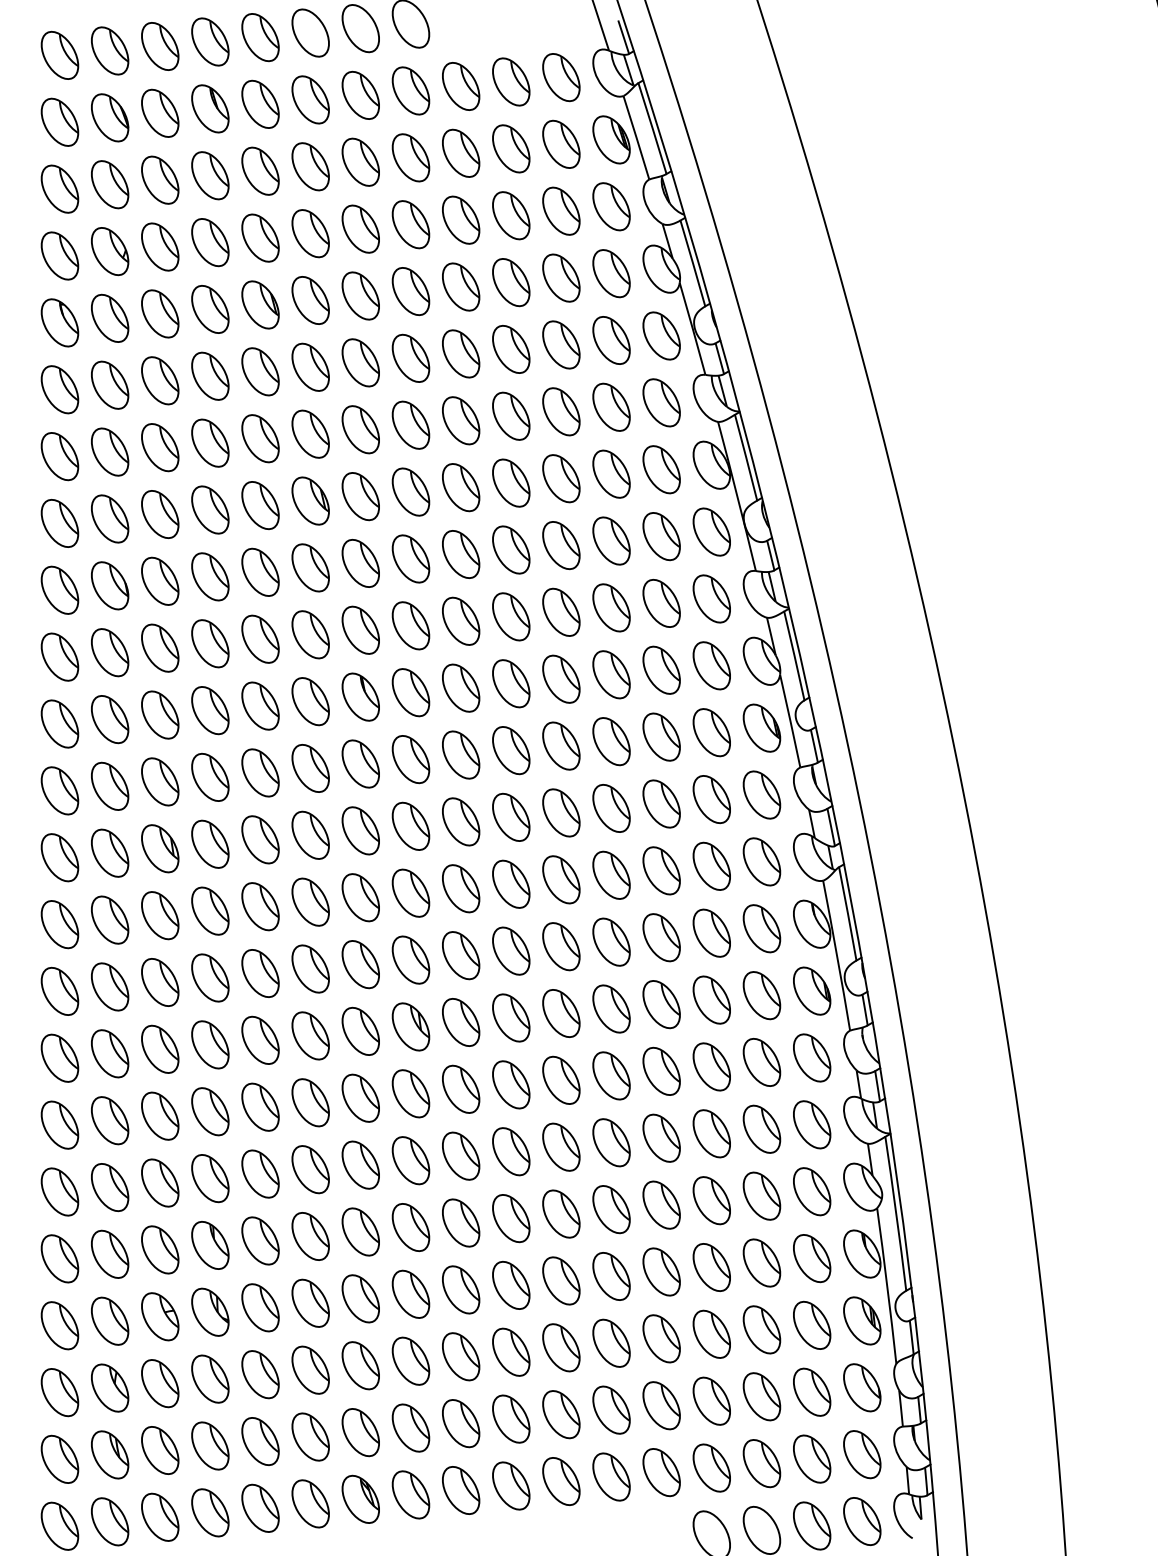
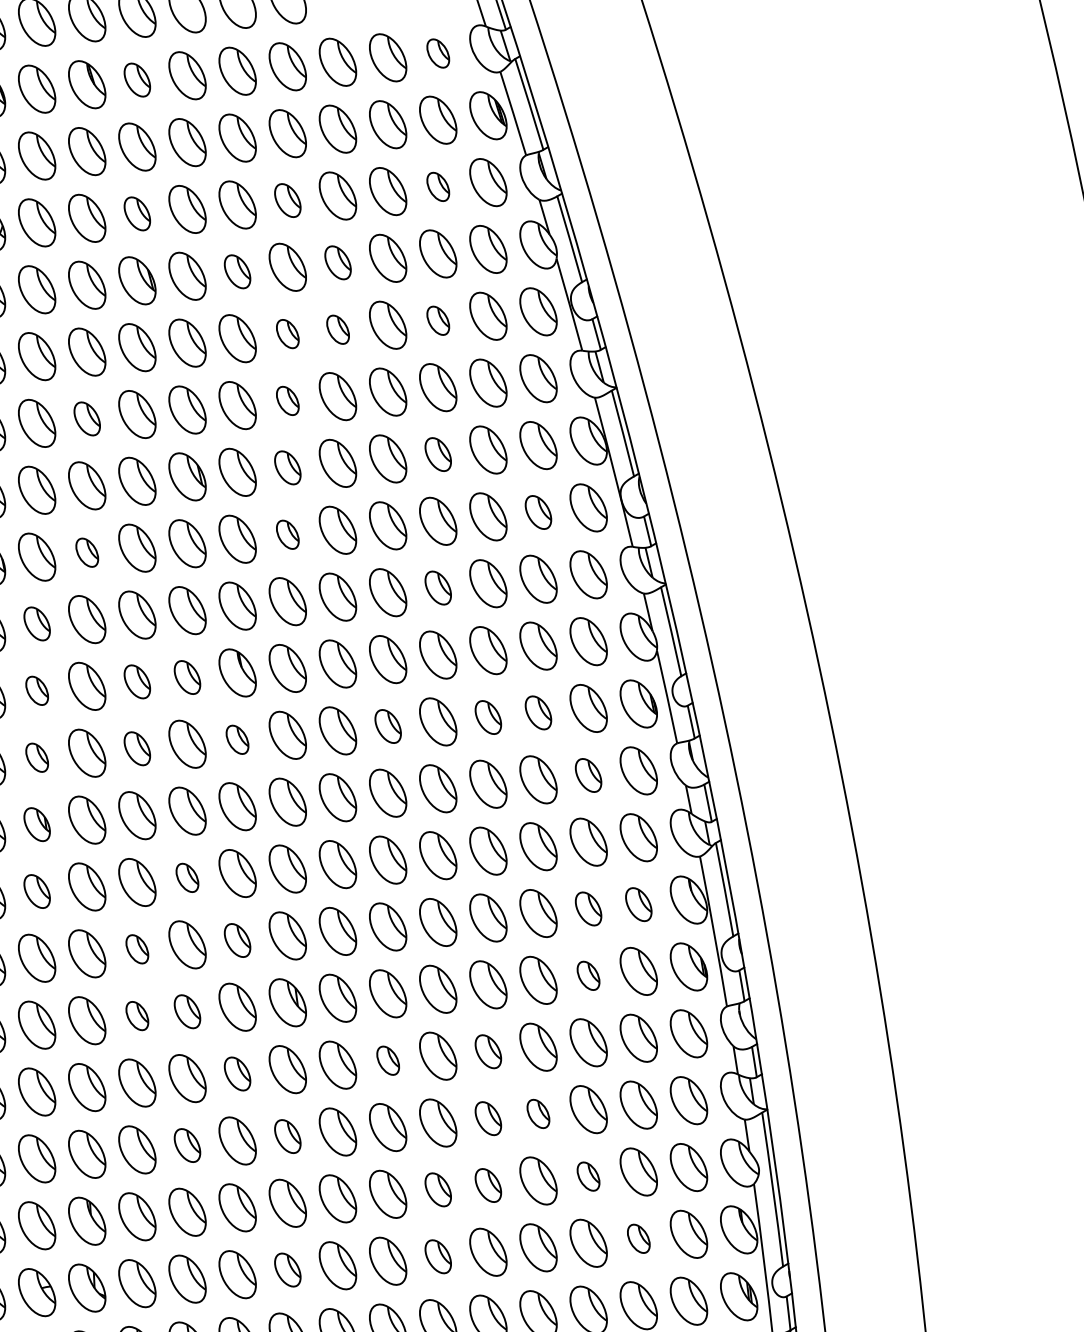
part: (561, 77) -> (438, 53), size x0.6
part: (260, 103) -> (137, 79), size x0.7
part: (561, 210) -> (438, 186), size x0.6
part: (410, 224) -> (287, 200), size x0.7
part: (260, 237) -> (137, 213), size x0.7
part: (461, 286) -> (338, 262), size x0.7
part: (360, 295) -> (237, 271), size x0.7
part: (561, 344) -> (438, 320), size x0.6
part: (461, 353) -> (338, 329), size x0.6
part: (410, 357) -> (287, 333), size x0.6
part: (410, 424) -> (287, 400), size x0.6
part: (210, 442) -> (87, 418), size x0.7
part: (561, 478) -> (438, 454), size x0.7
part: (410, 491) -> (287, 467), size x0.7
part: (661, 536) -> (538, 512), size x0.7
part: (410, 558) -> (287, 534), size x0.6
part: (210, 576) -> (87, 552), size x0.6
part: (561, 611) -> (438, 587), size x0.7
part: (160, 647) -> (37, 623), size x0.7
part: (310, 701) -> (187, 677), size x0.7
part: (260, 705) -> (137, 681), size x0.7
part: (160, 714) -> (37, 690), size x0.6
part: (661, 736) -> (538, 712), size x0.7
part: (611, 741) -> (488, 717), size x0.7
part: (511, 750) -> (388, 726), size x0.7
part: (360, 763) -> (237, 739), size x0.6
part: (260, 772) -> (137, 748), size x0.7
part: (160, 781) -> (37, 757), size x0.6
part: (711, 799) -> (588, 775), size x0.7
part: (160, 848) -> (37, 824), size x0.7
part: (310, 901) -> (187, 877), size x0.6
part: (160, 915) -> (37, 891), size x0.7
part: (761, 928) -> (638, 904), size x0.7
part: (711, 932) -> (588, 908), size x0.7
part: (360, 964) -> (237, 940), size x0.7
part: (260, 973) -> (137, 949), size x0.6
part: (711, 999) -> (588, 975), size x0.6
part: (310, 1035) -> (187, 1011), size x0.7
part: (260, 1039) -> (137, 1015), size x0.6
part: (611, 1075) -> (488, 1051), size x0.7
part: (511, 1084) -> (388, 1060), size x0.6
part: (360, 1097) -> (237, 1073), size x0.7
part: (661, 1137) -> (538, 1113), size x0.6
part: (611, 1142) -> (488, 1118), size x0.7
part: (410, 1160) -> (287, 1136), size x0.7
part: (310, 1169) -> (187, 1145), size x0.7
part: (711, 1200) -> (588, 1176), size x0.6
part: (611, 1209) -> (488, 1185), size x0.7
part: (561, 1213) -> (438, 1189), size x0.7
part: (761, 1262) -> (638, 1238), size x0.6
part: (561, 1280) -> (438, 1256), size x0.7
part: (410, 1293) -> (287, 1269), size x0.7

